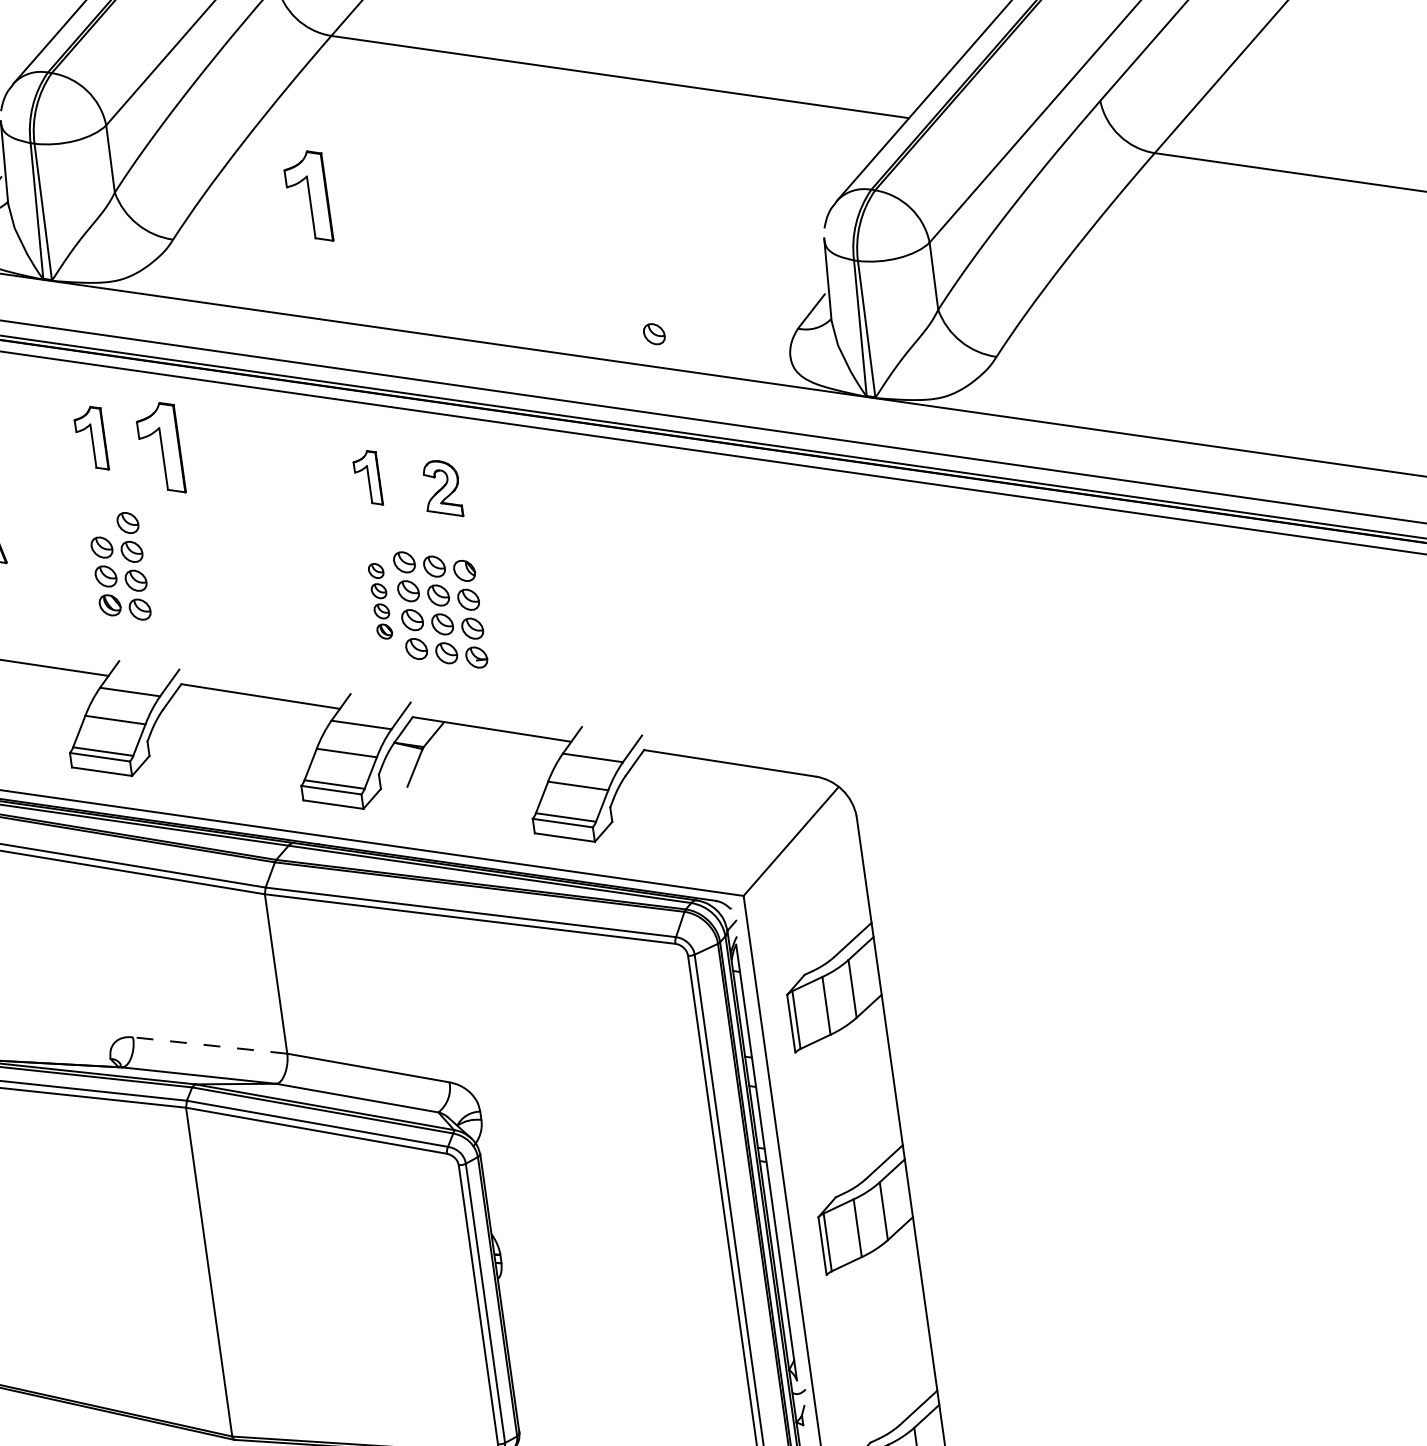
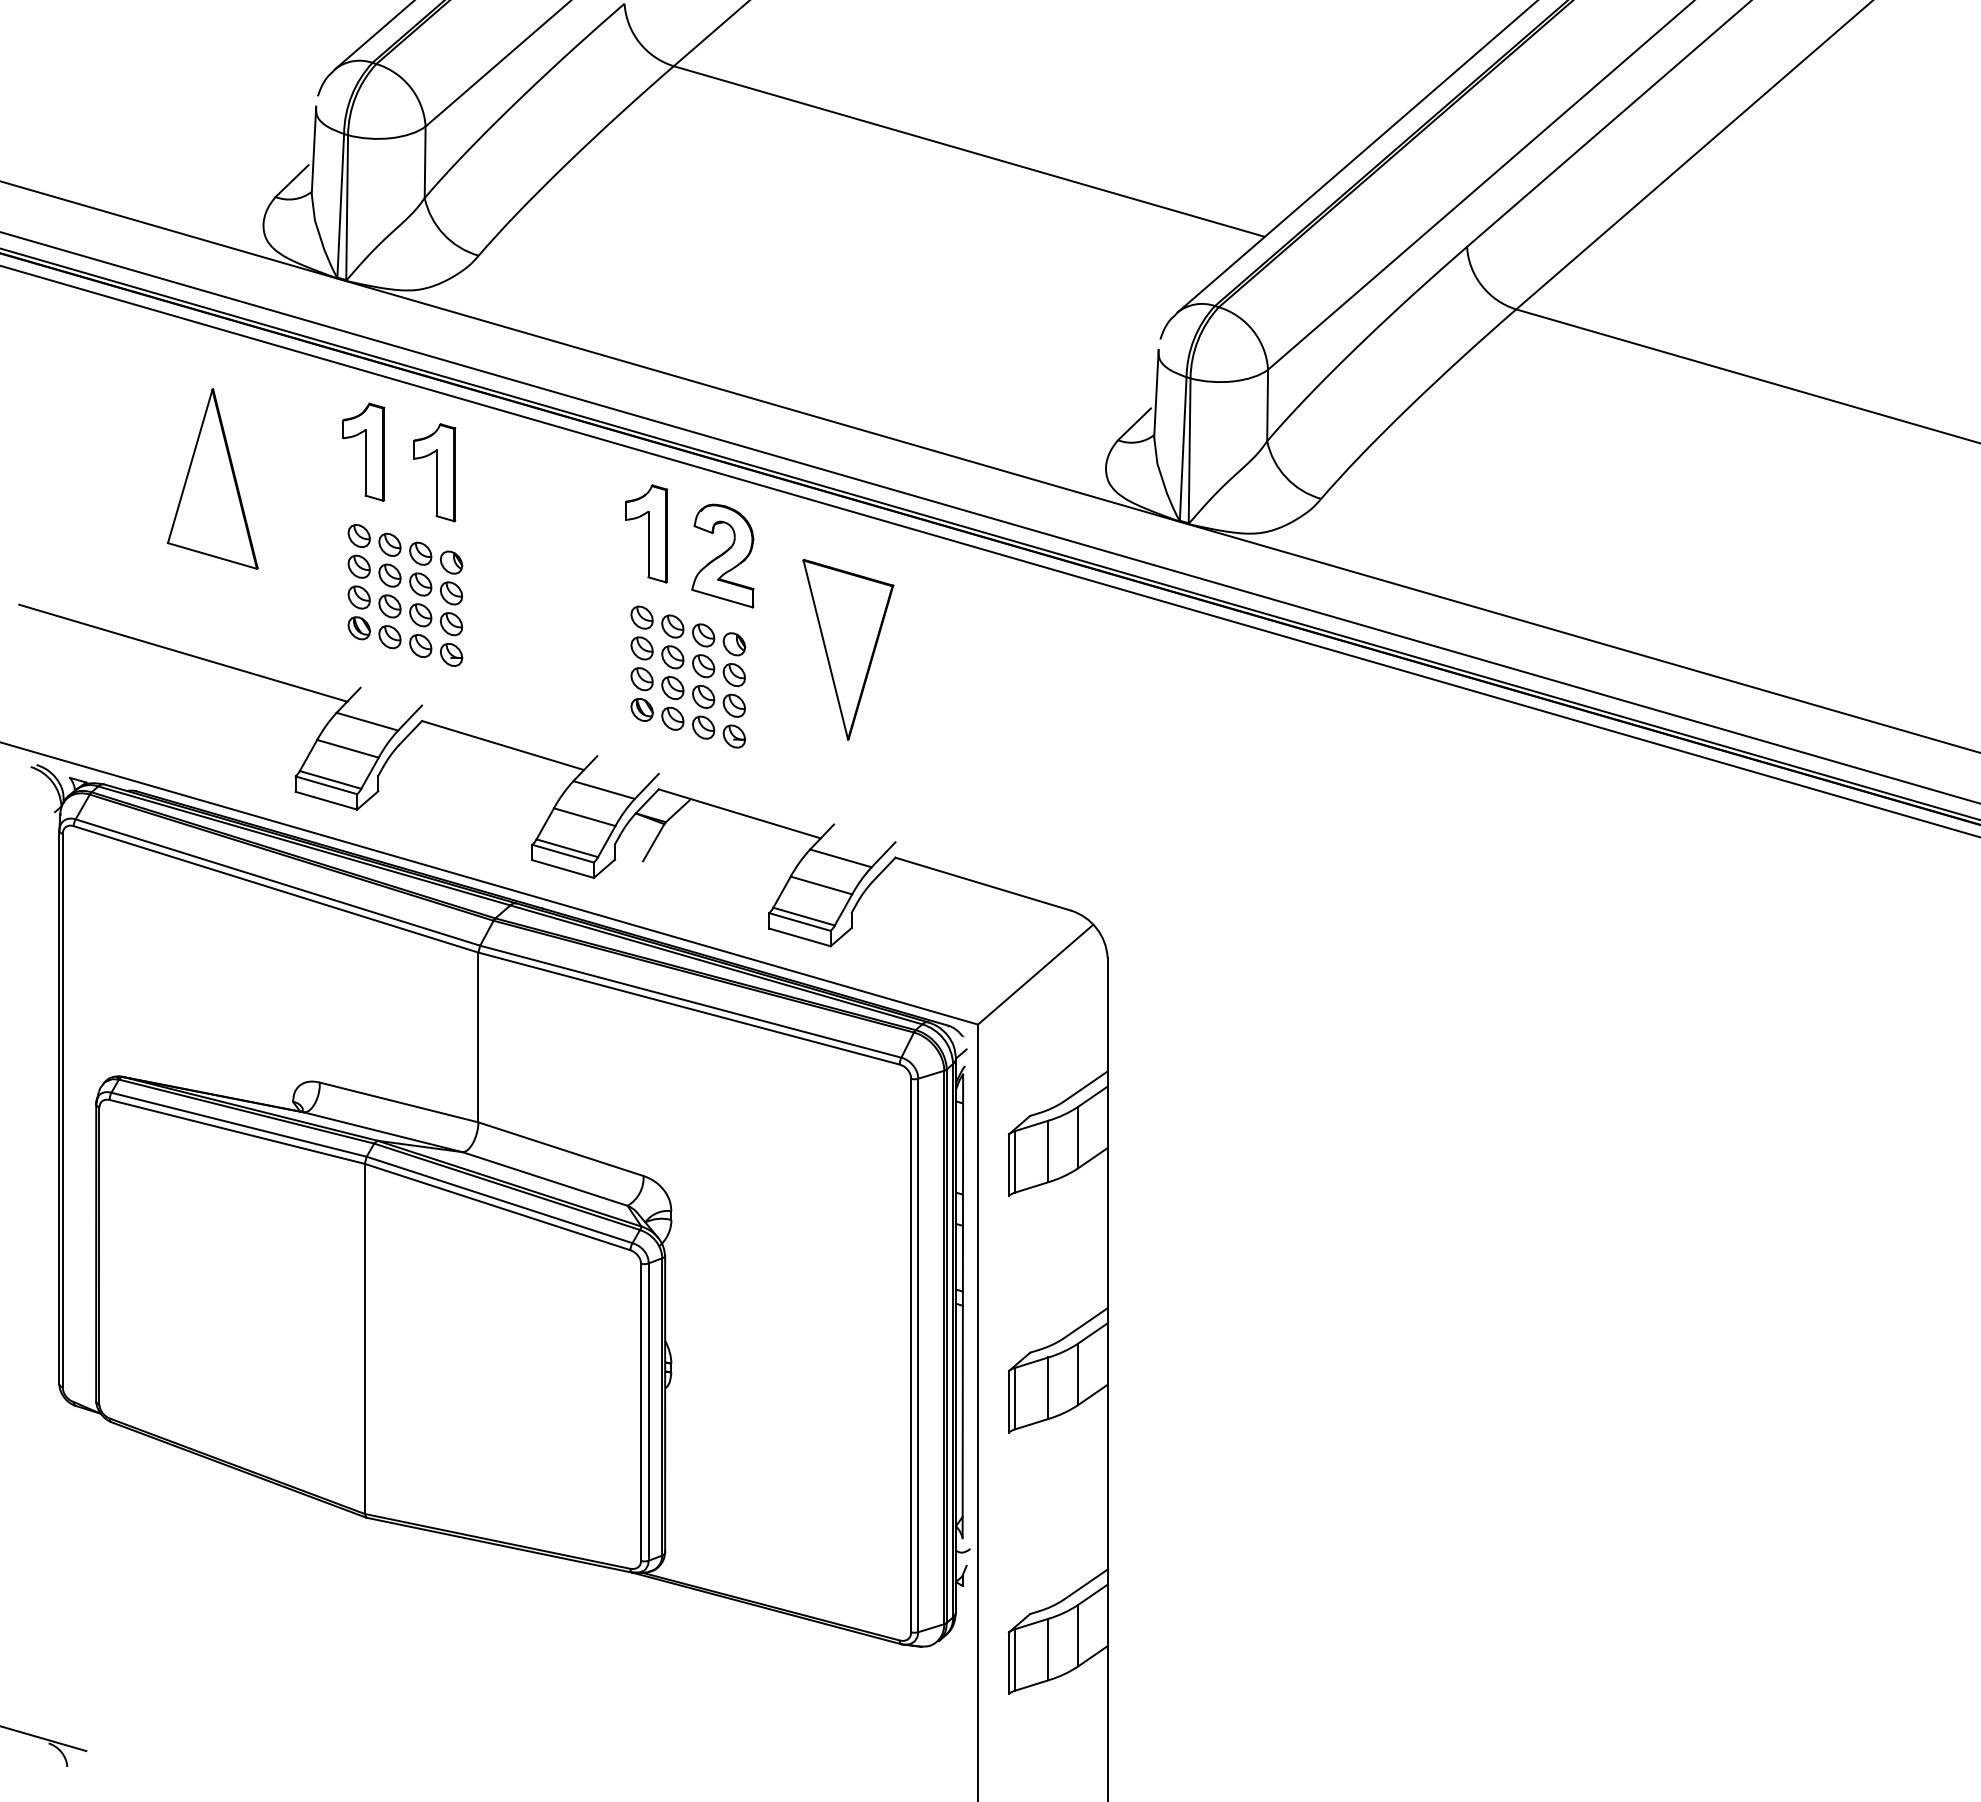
part: (307, 197) -> (625, 231), removed
part: (653, 333) -> (358, 535), moved
part: (90, 438) -> (363, 451), size x1.43
part: (367, 478) -> (646, 533), size x1.67
part: (441, 489) -> (722, 555), size x1.67
part: (572, 560) -> (848, 649), added
part: (184, 566) -> (442, 598), added
part: (379, 601) -> (641, 663), size x1.43
line: (210, 1045) -> (399, 1102), dashed -> solid

